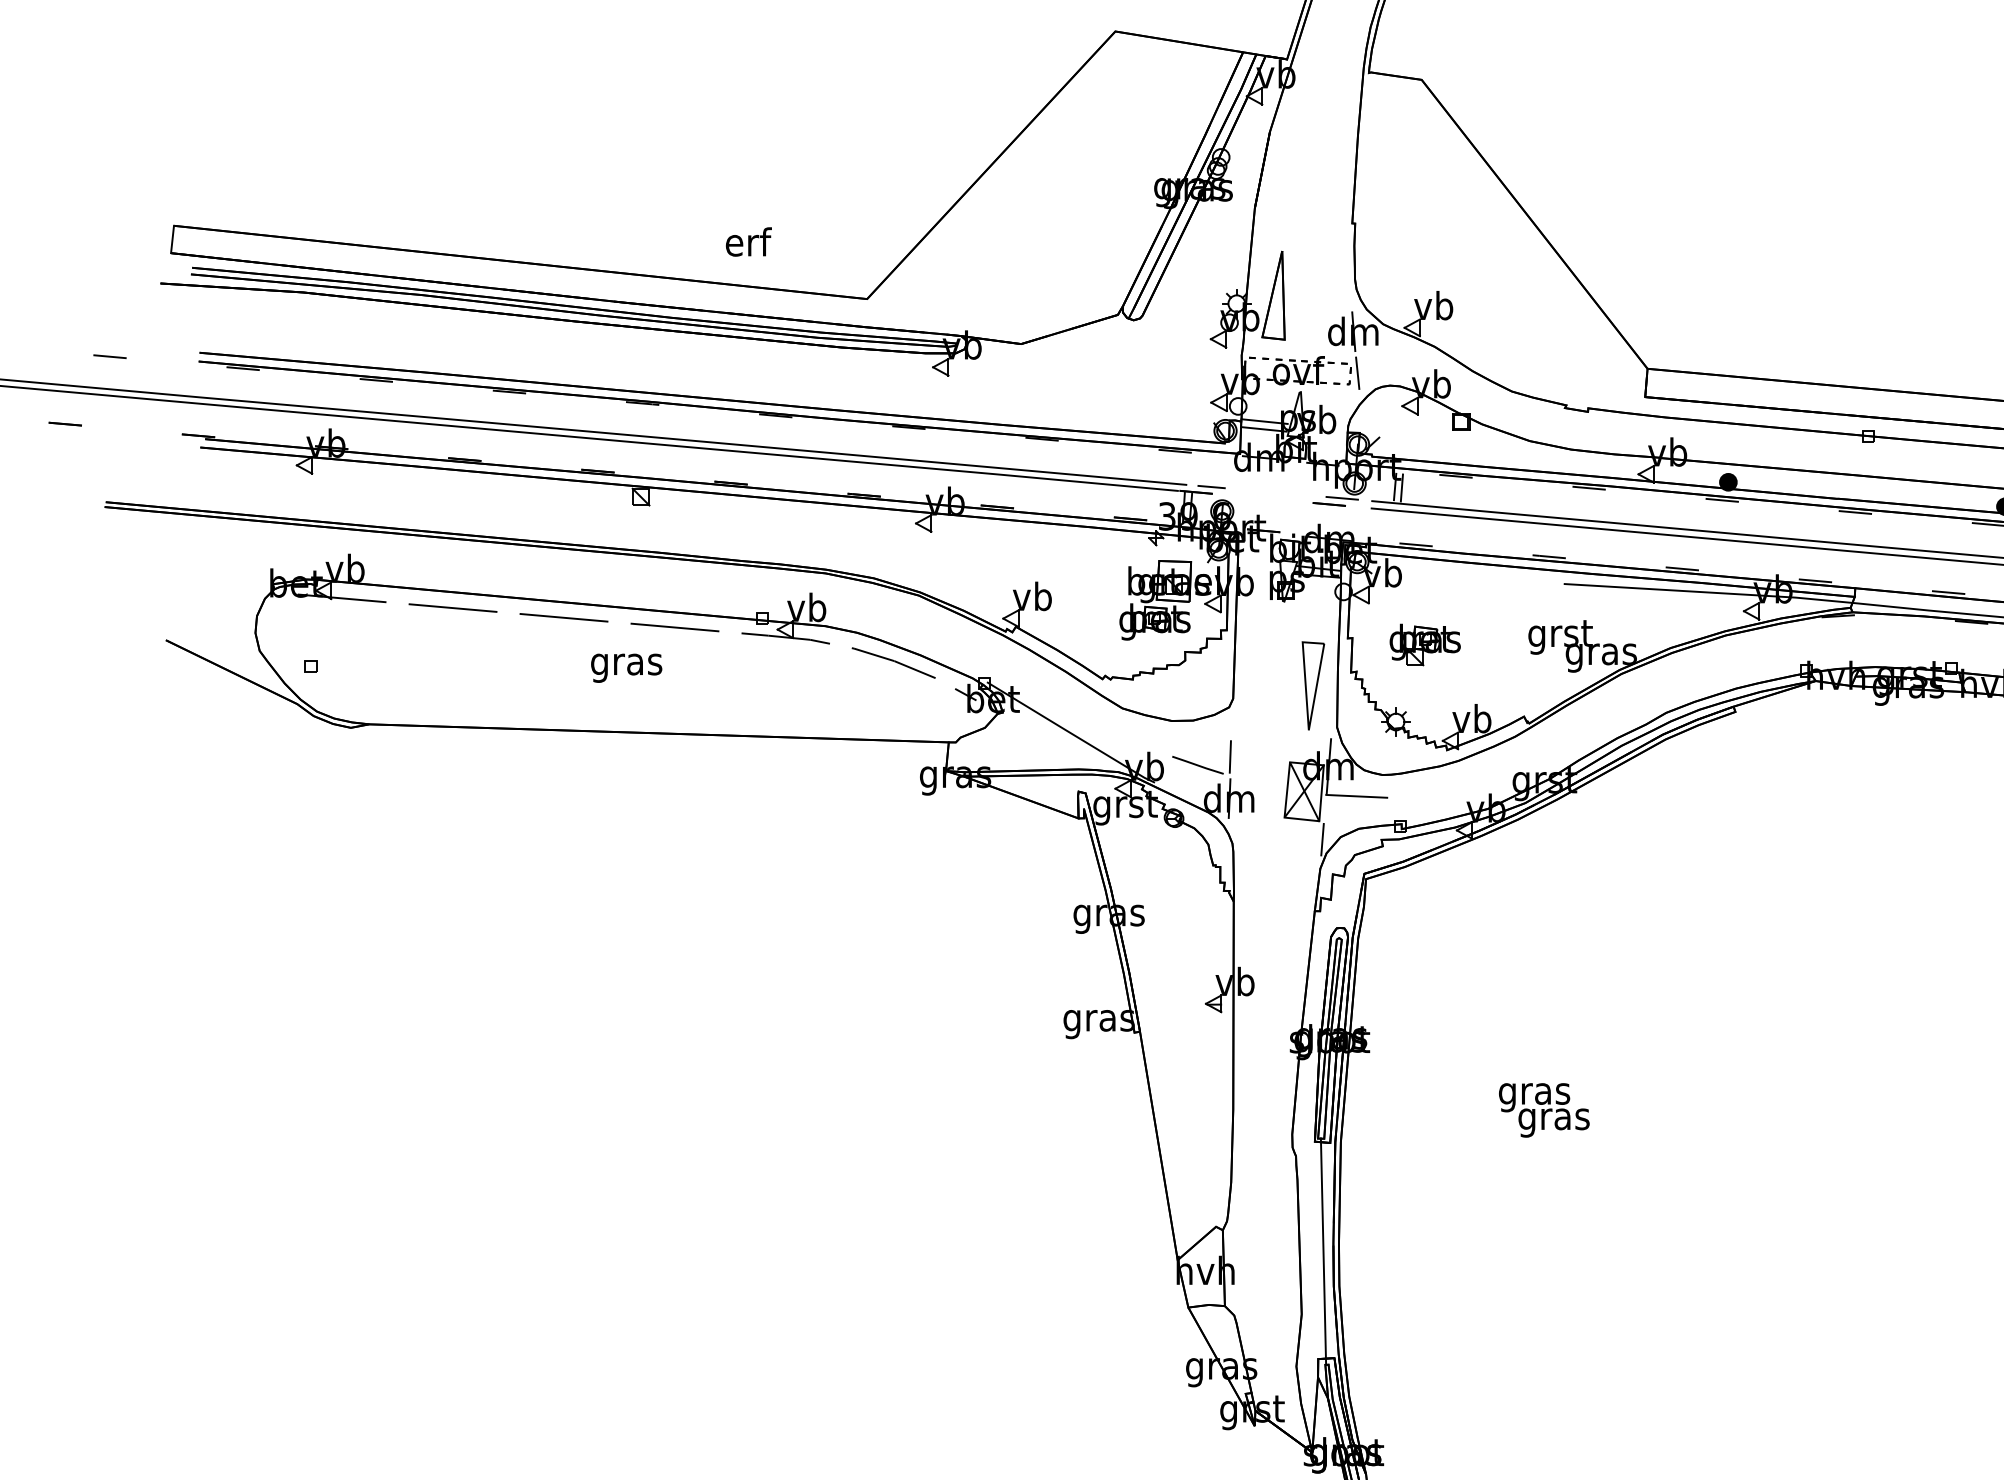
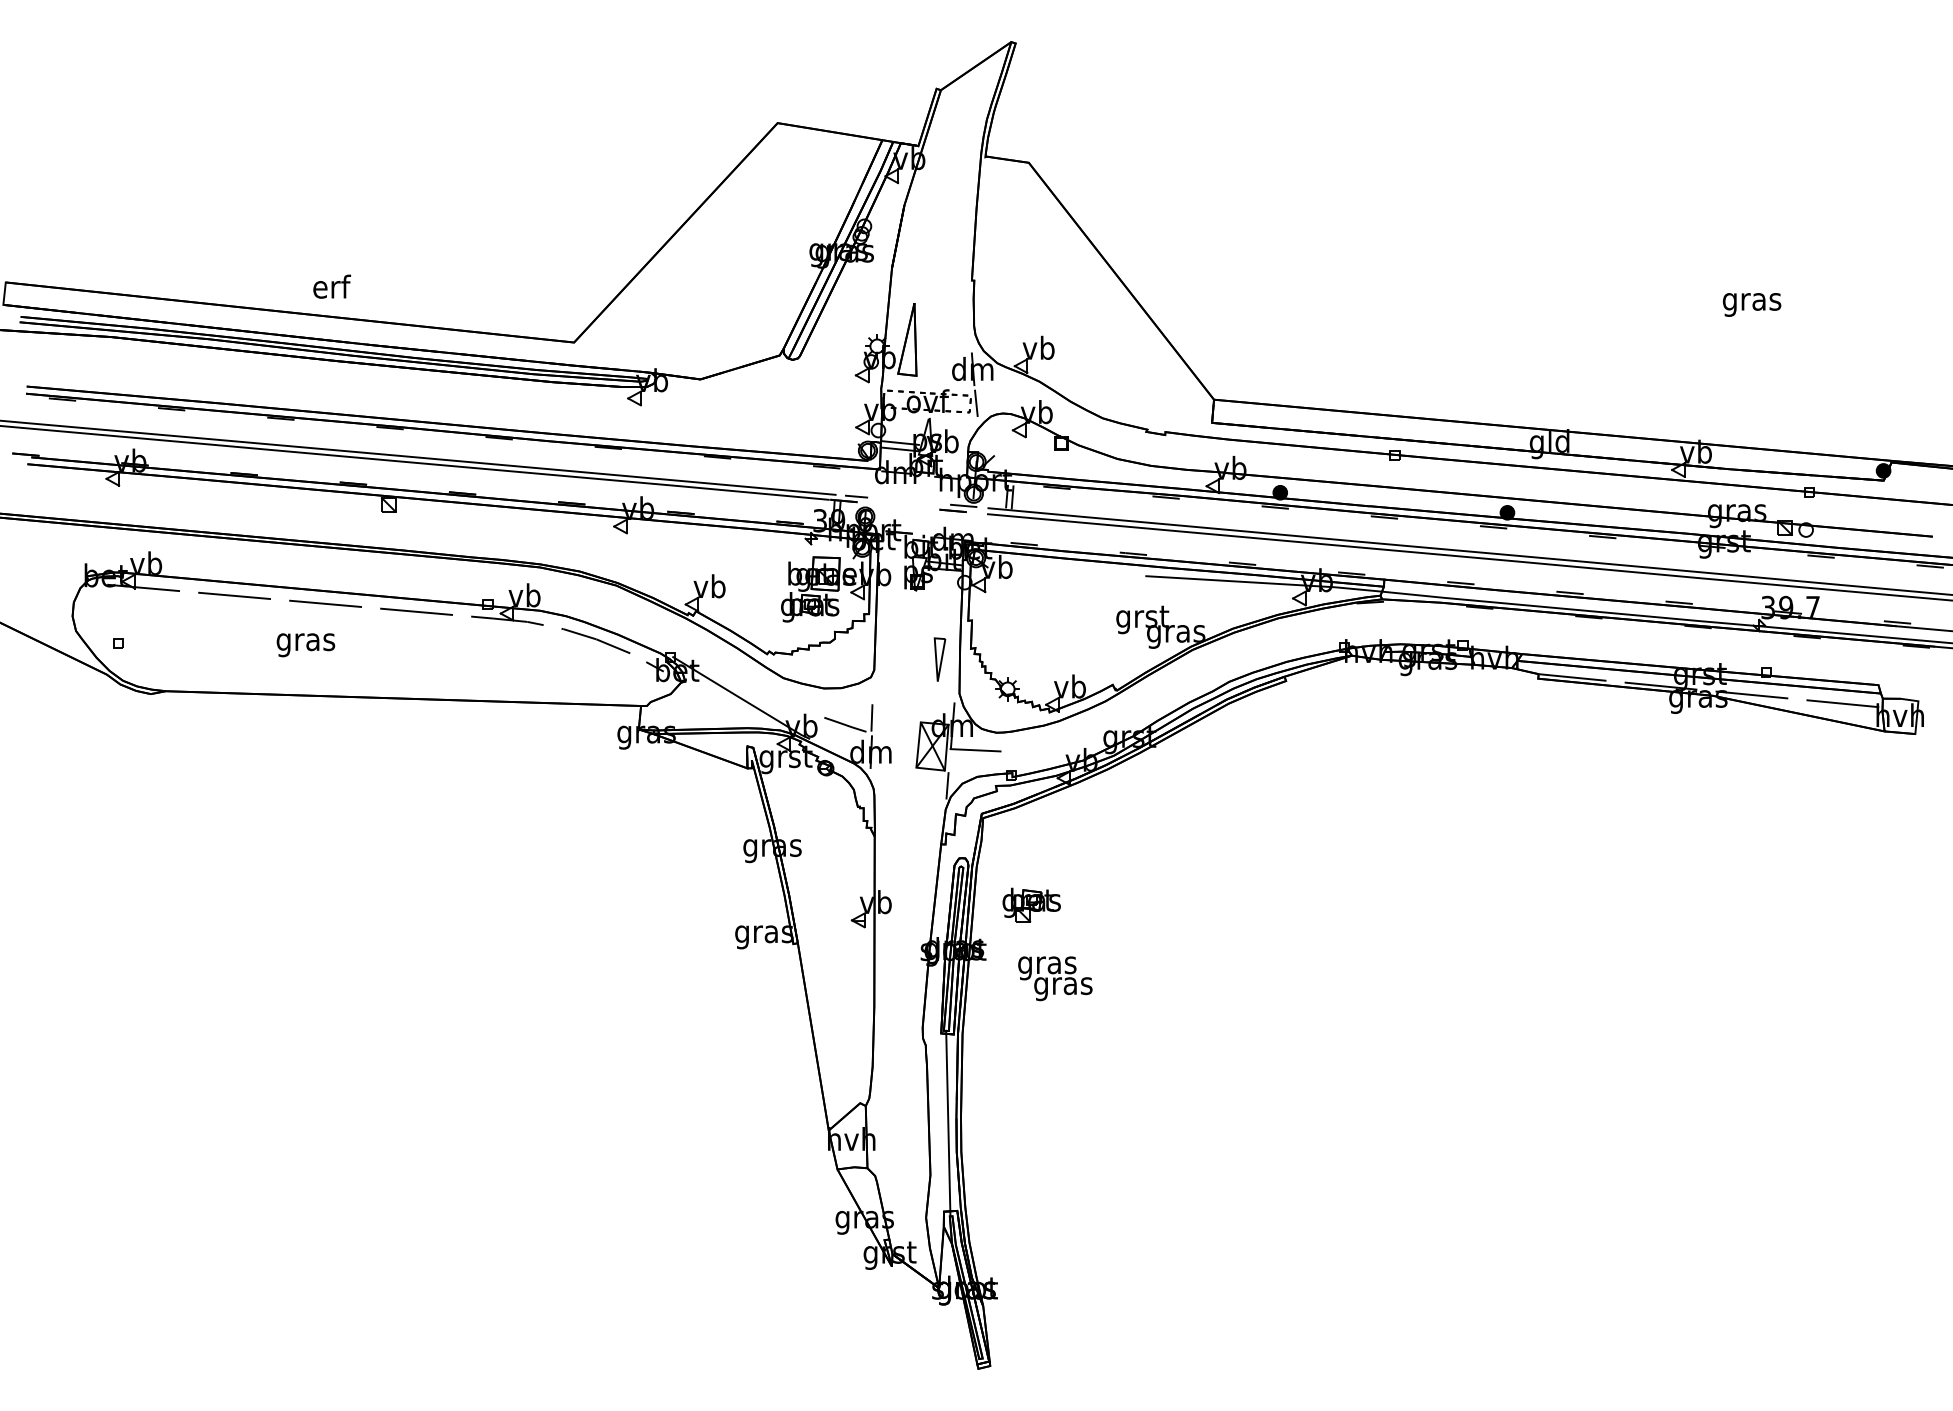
text: (748, 241) -> (331, 286), moved
part: (1424, 644) -> (1031, 904), moved
text: (626, 668) -> (305, 645), moved
part: (1312, 685) -> (939, 659), size x0.6
text: (1544, 1110) -> (1055, 978), moved

